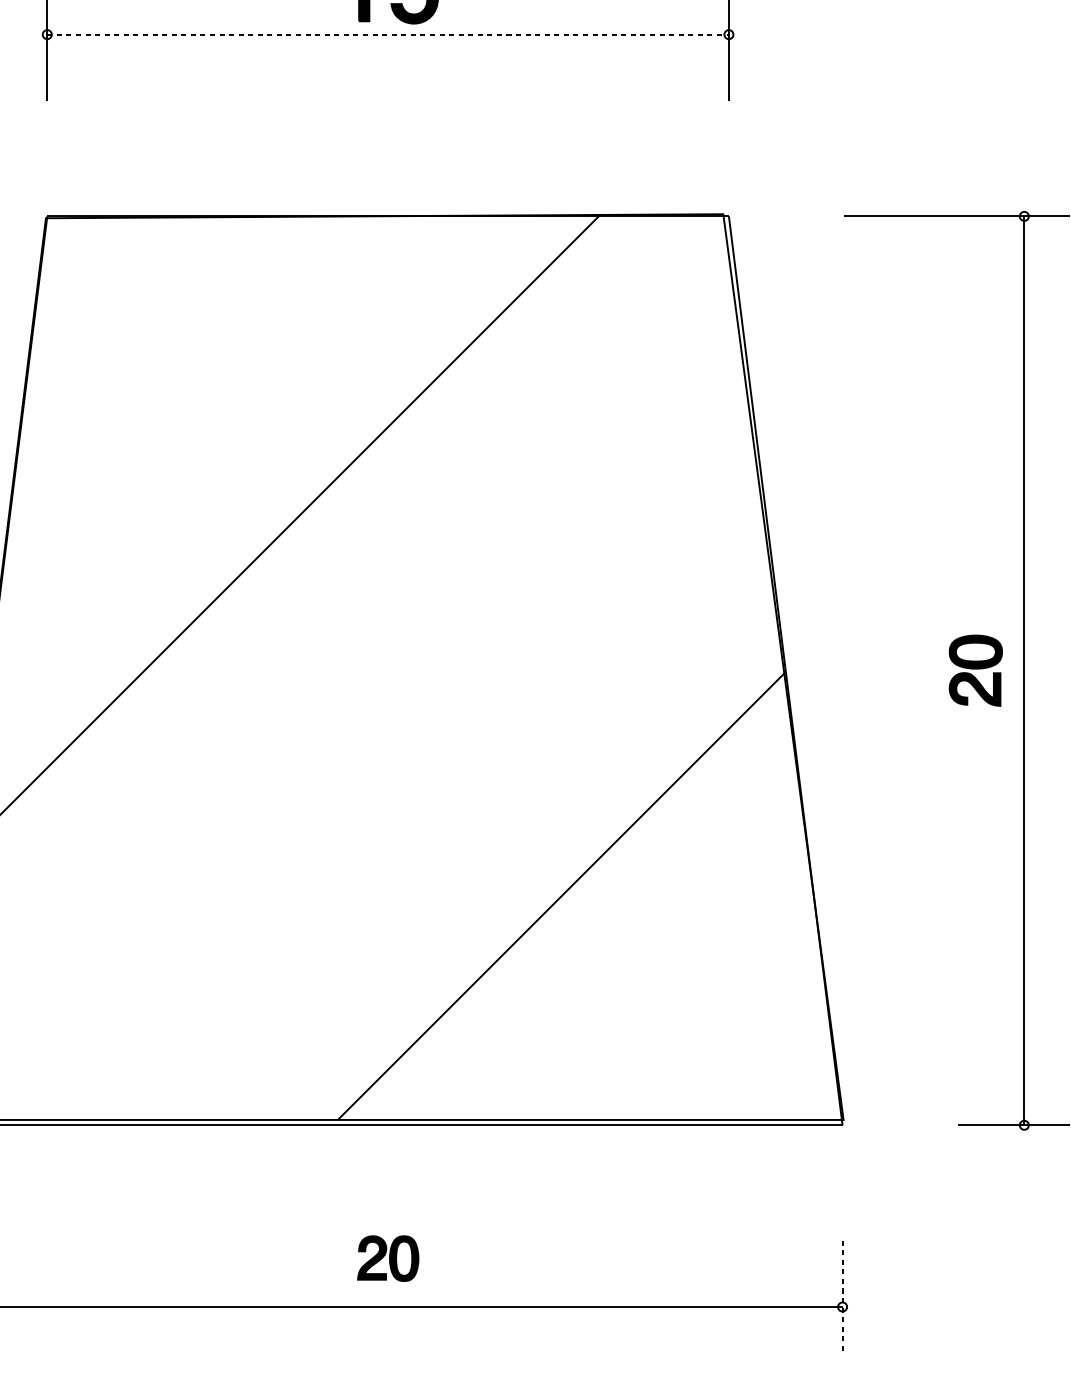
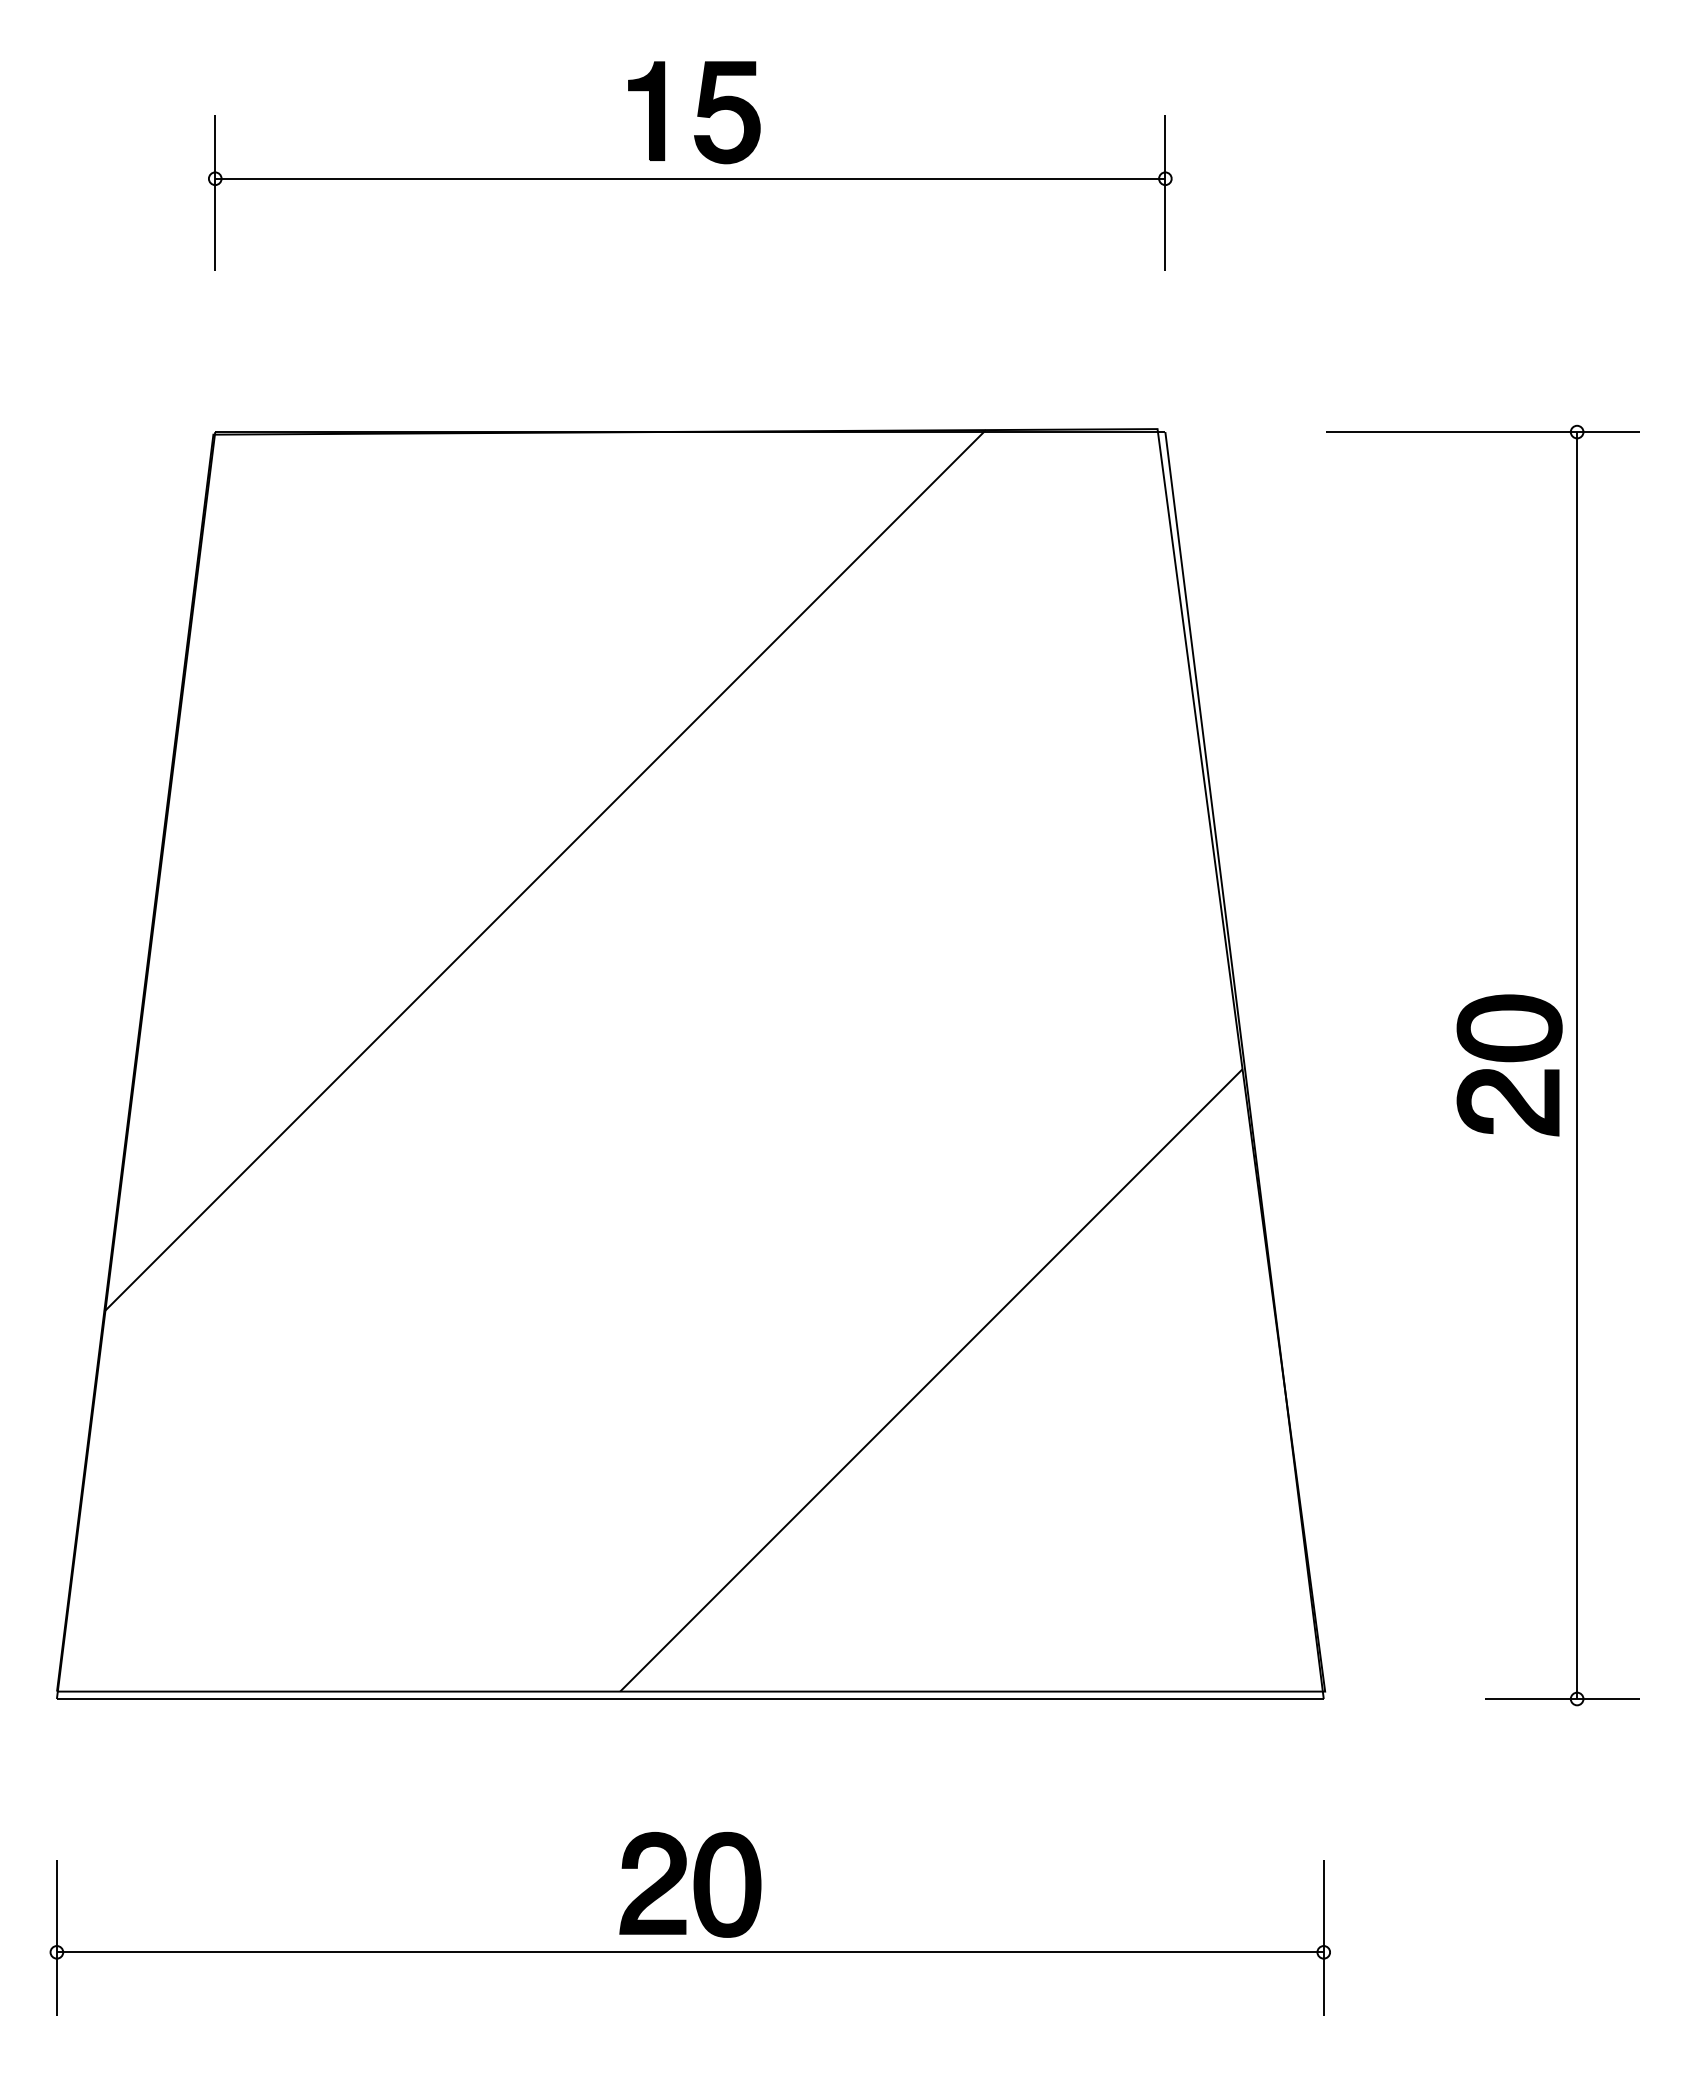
line: (388, 34) -> (690, 178), dashed -> solid
part: (975, 670) -> (1509, 1065), size x1.43
part: (388, 1258) -> (690, 1884), size x1.67
line: (842, 1296) -> (1323, 1937), dashed -> solid

